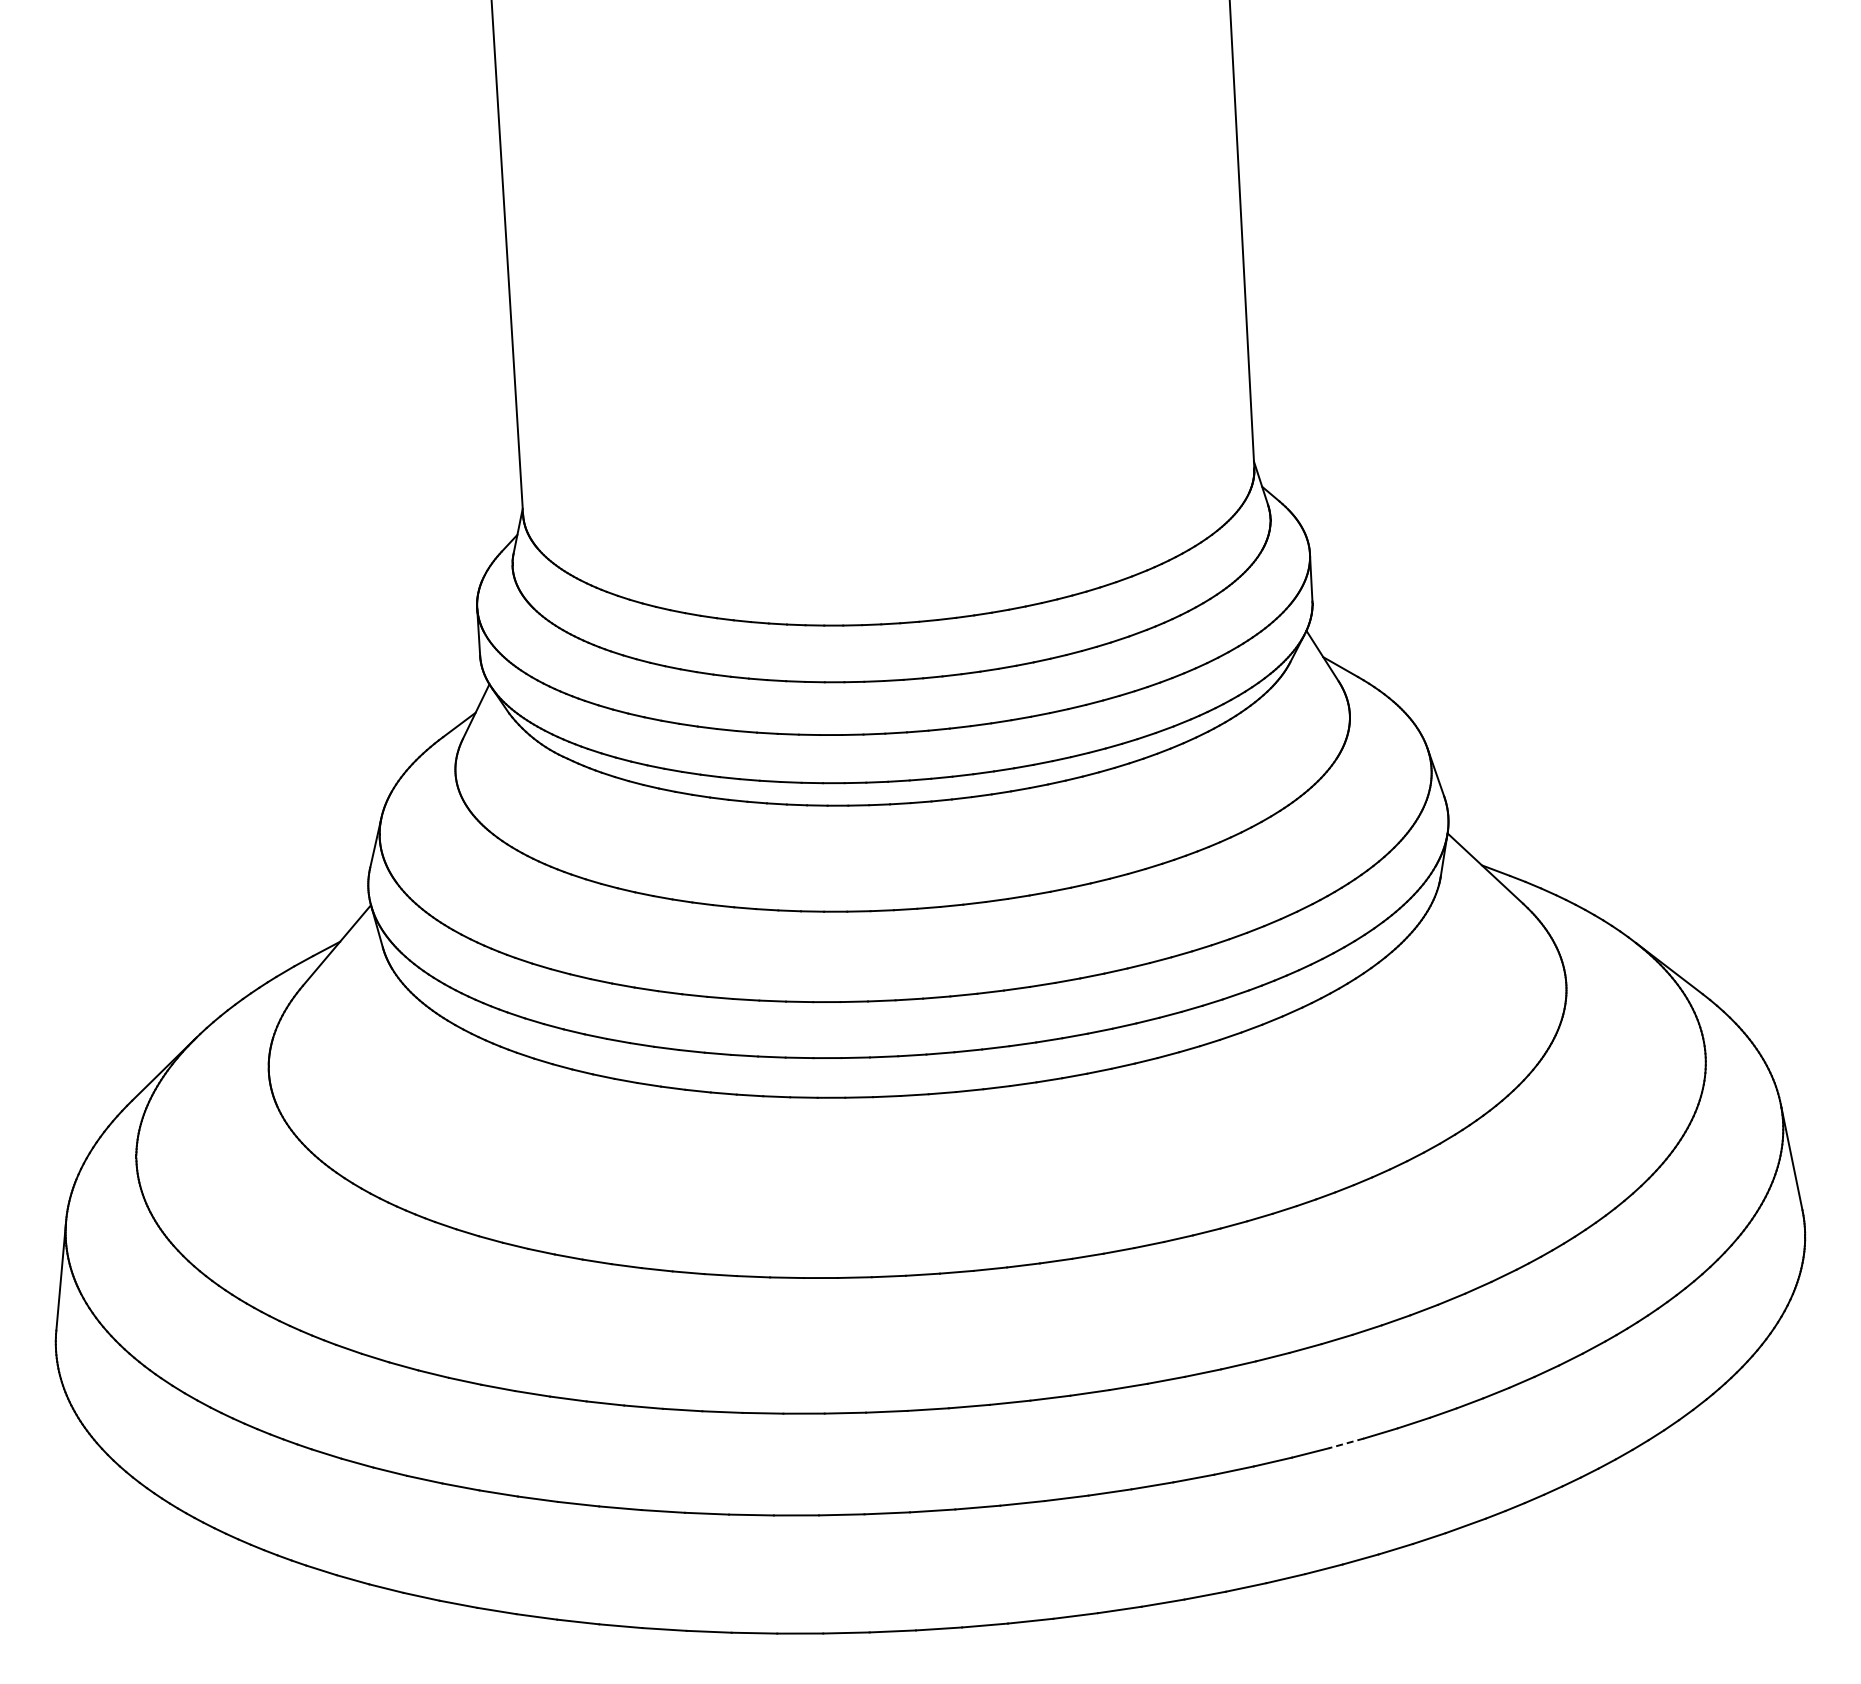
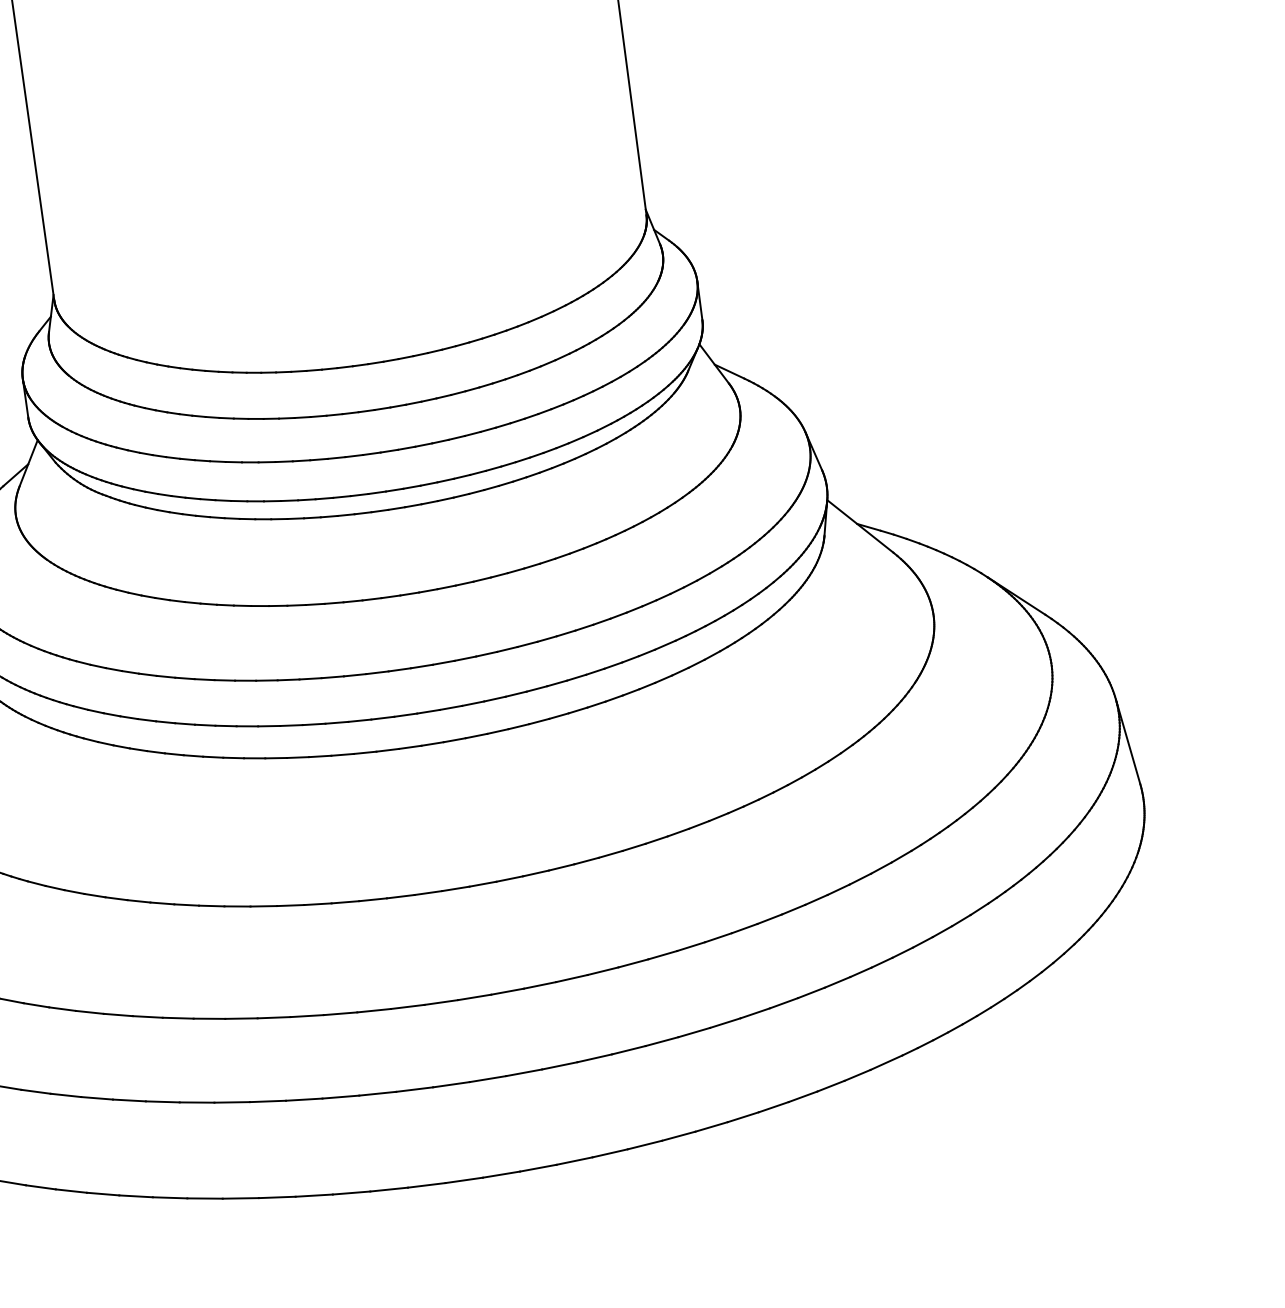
line: (1345, 1443) -> (783, 1003), dashed -> solid

